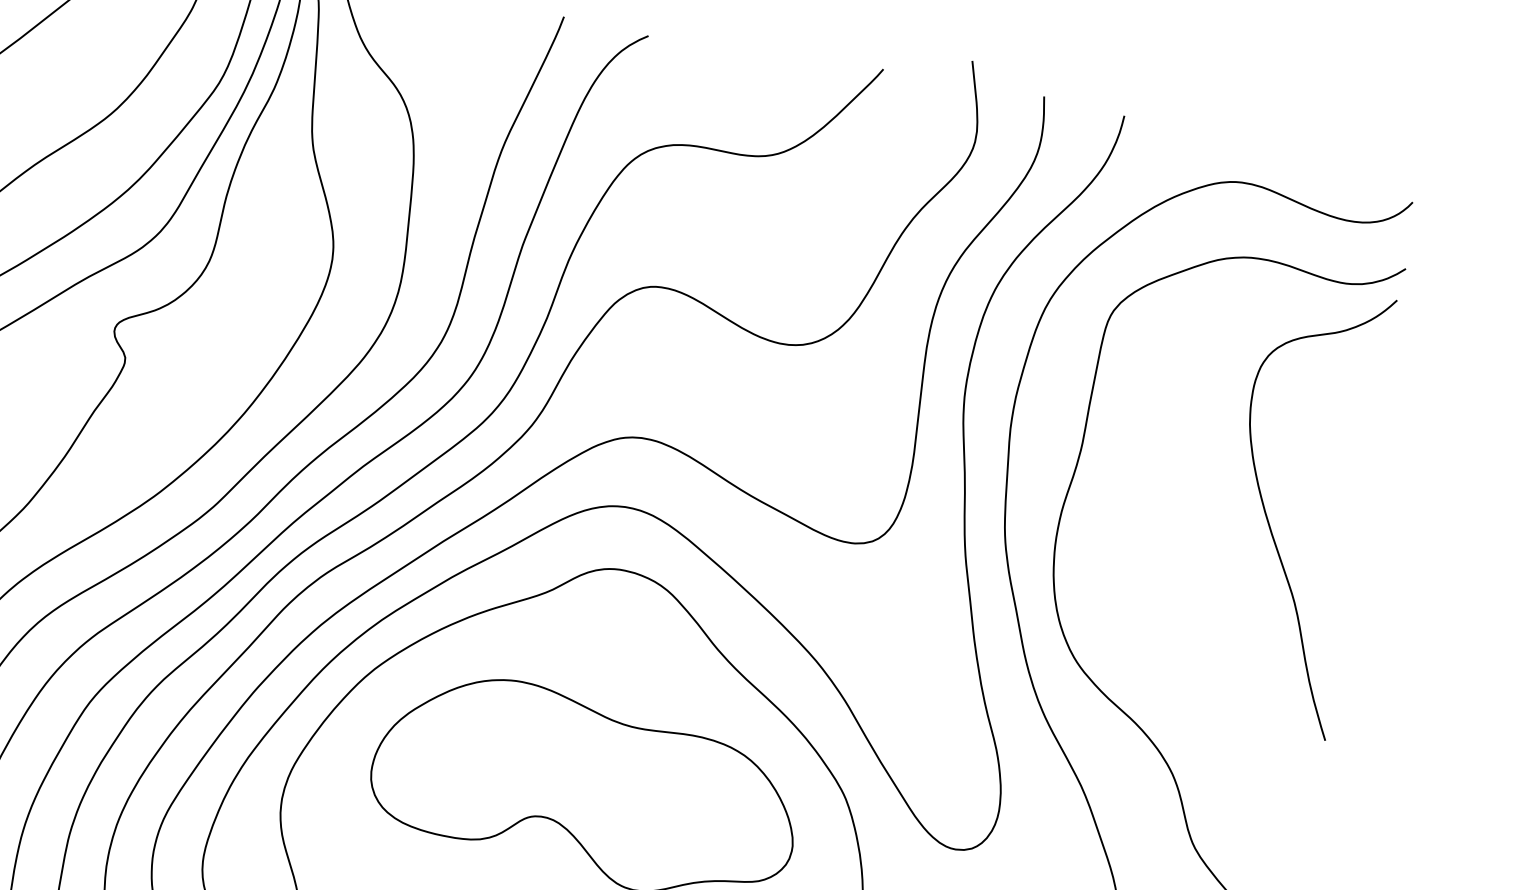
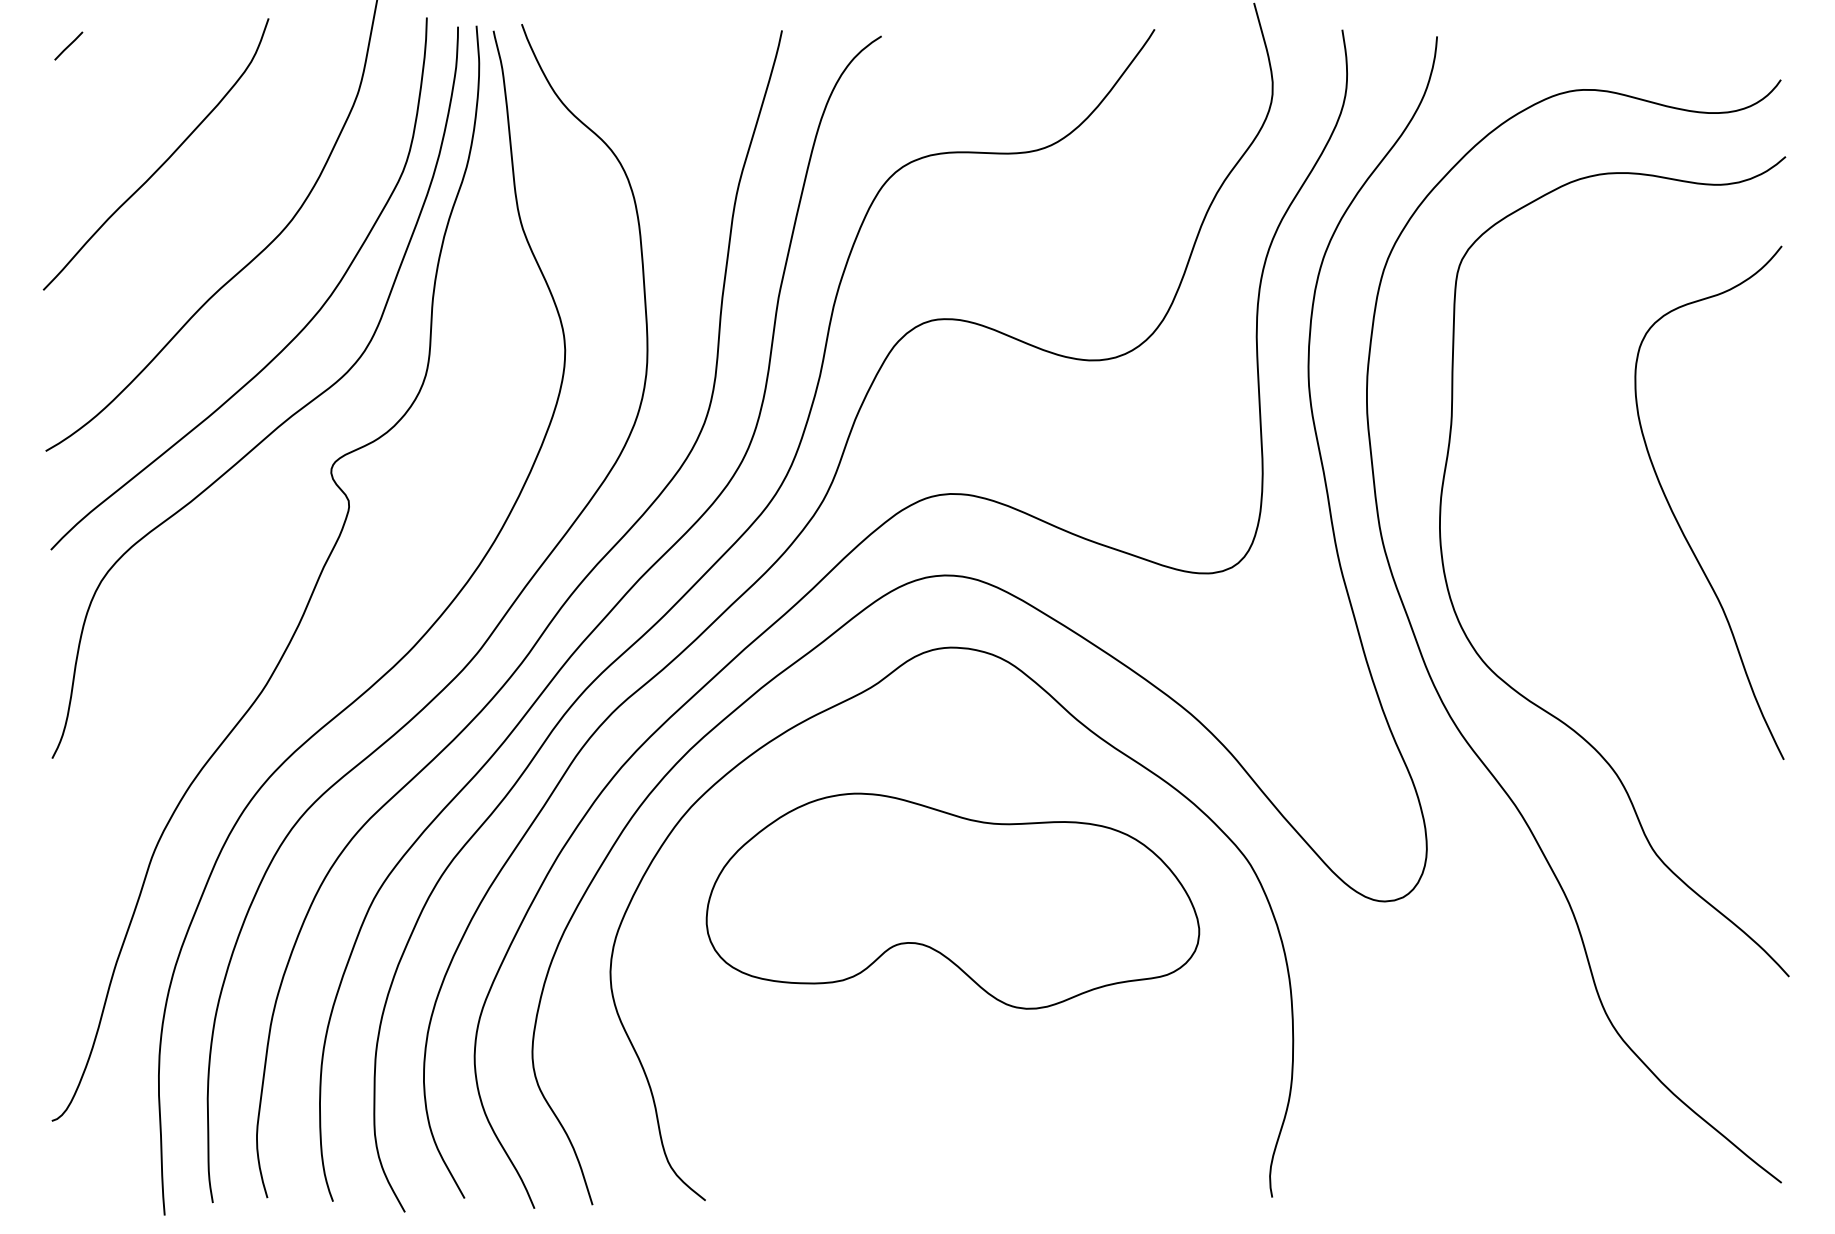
curve: (1268, 519) -> (1677, 519), moved

